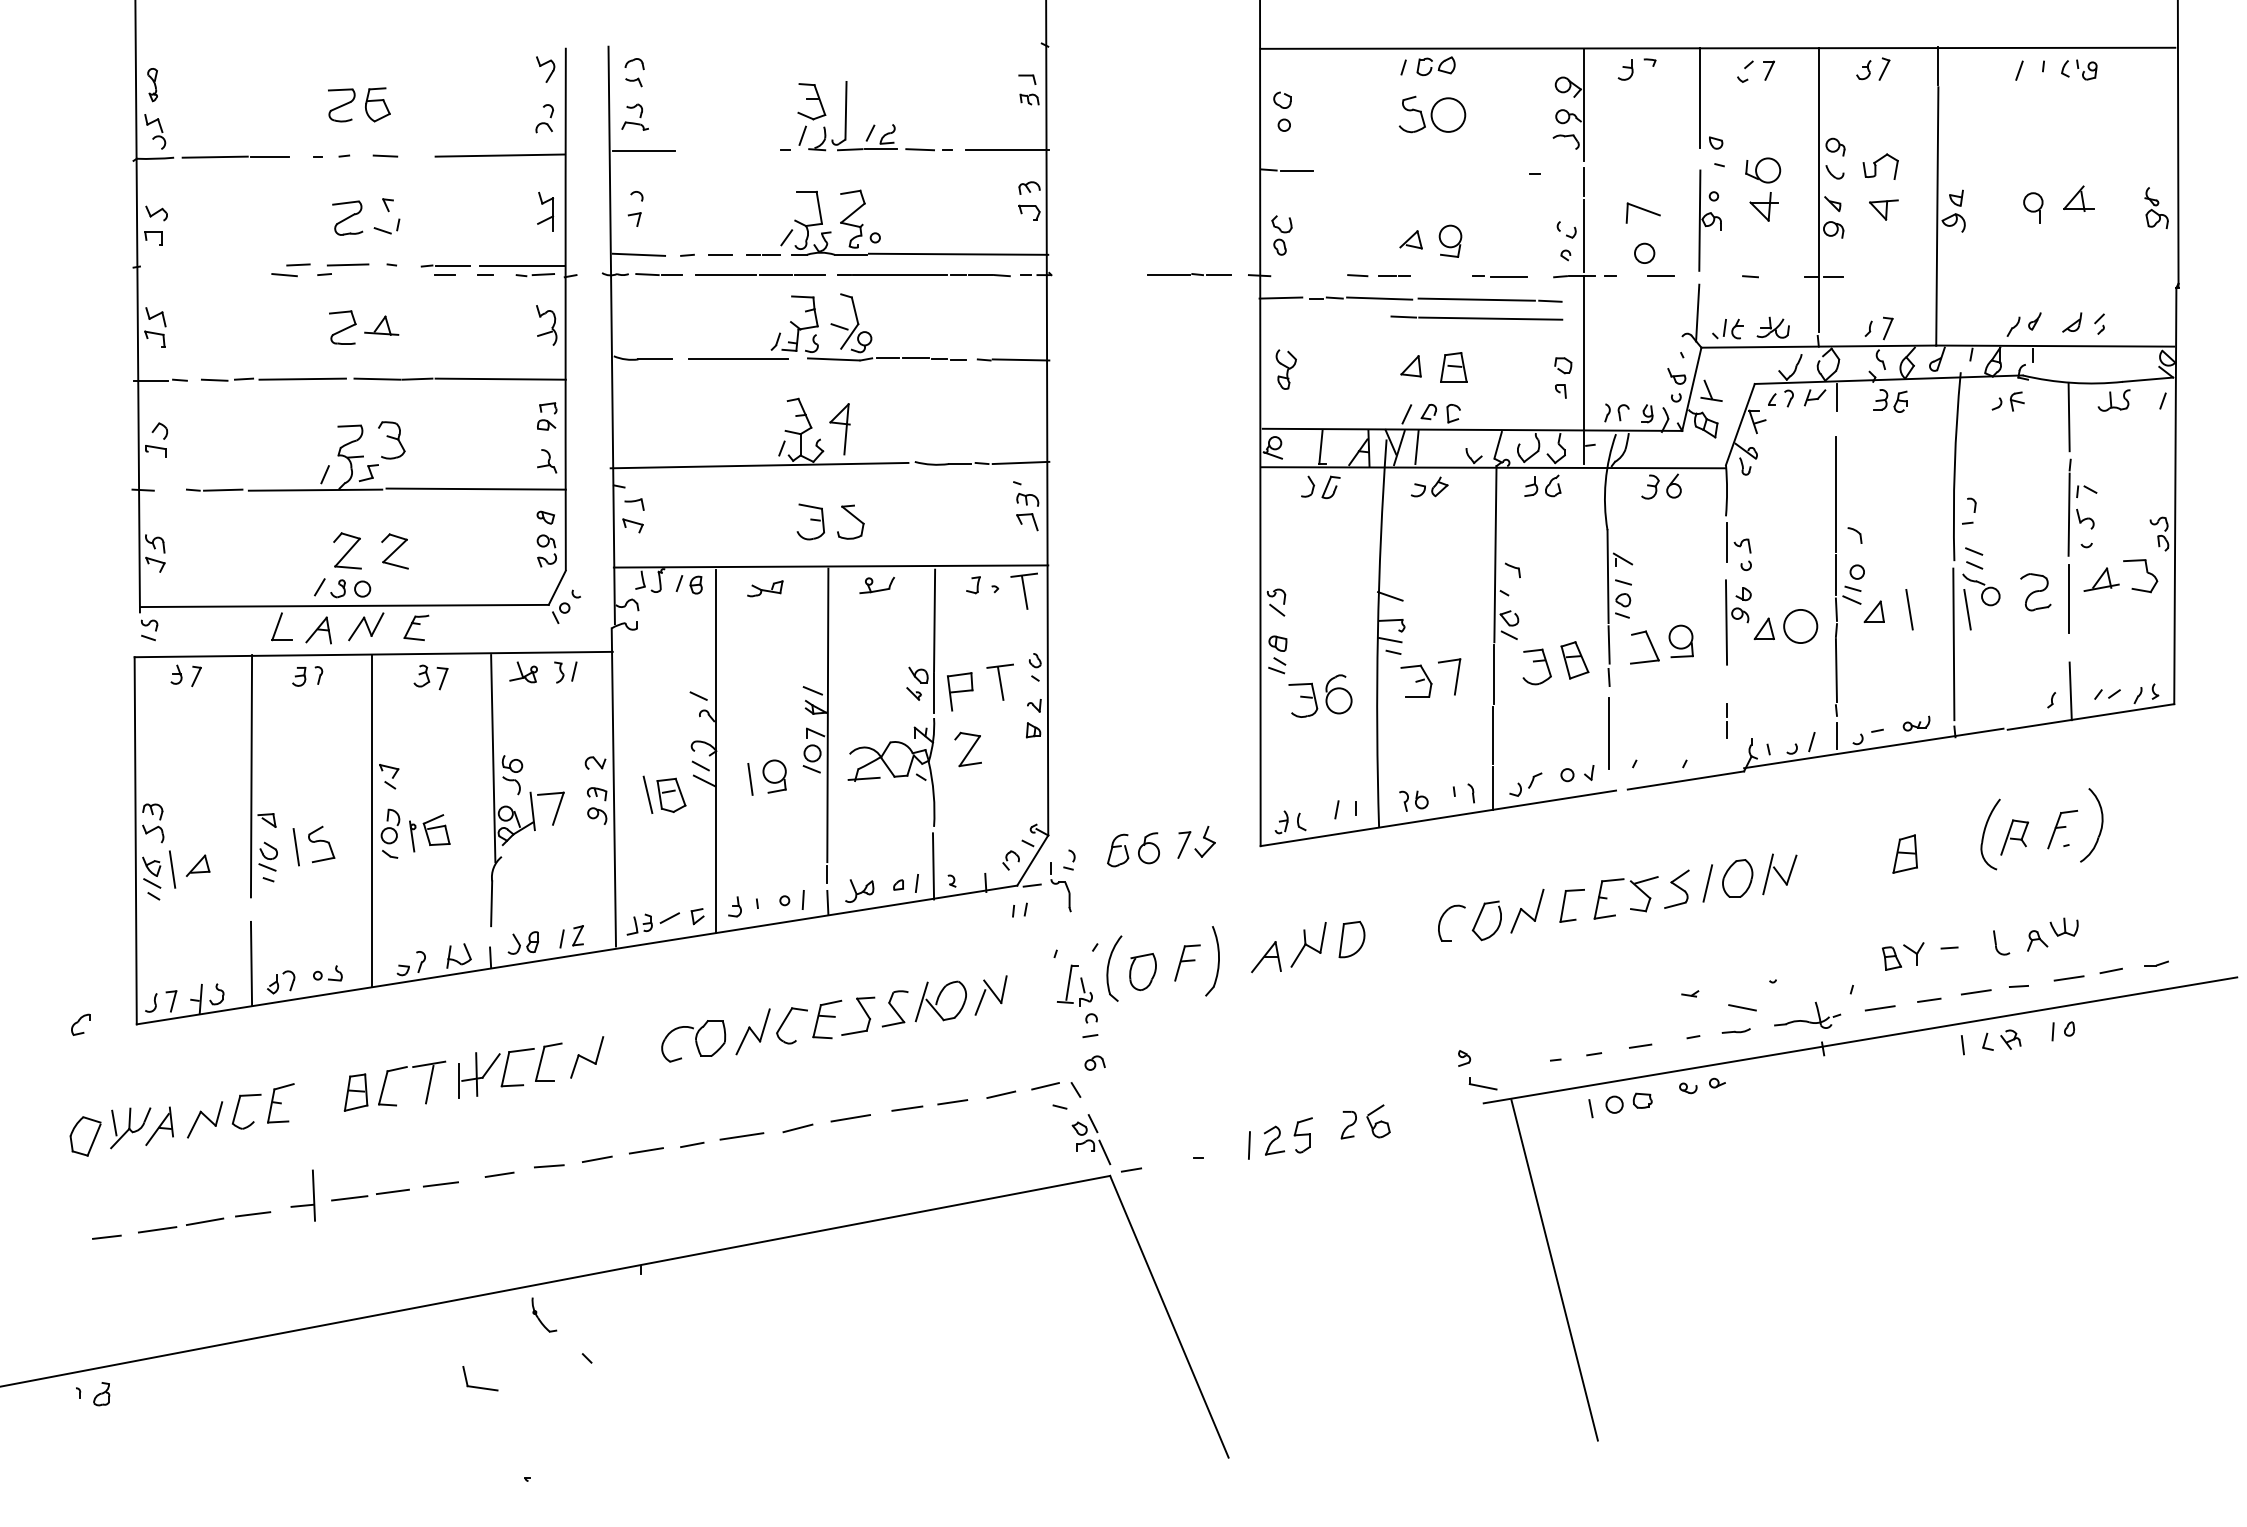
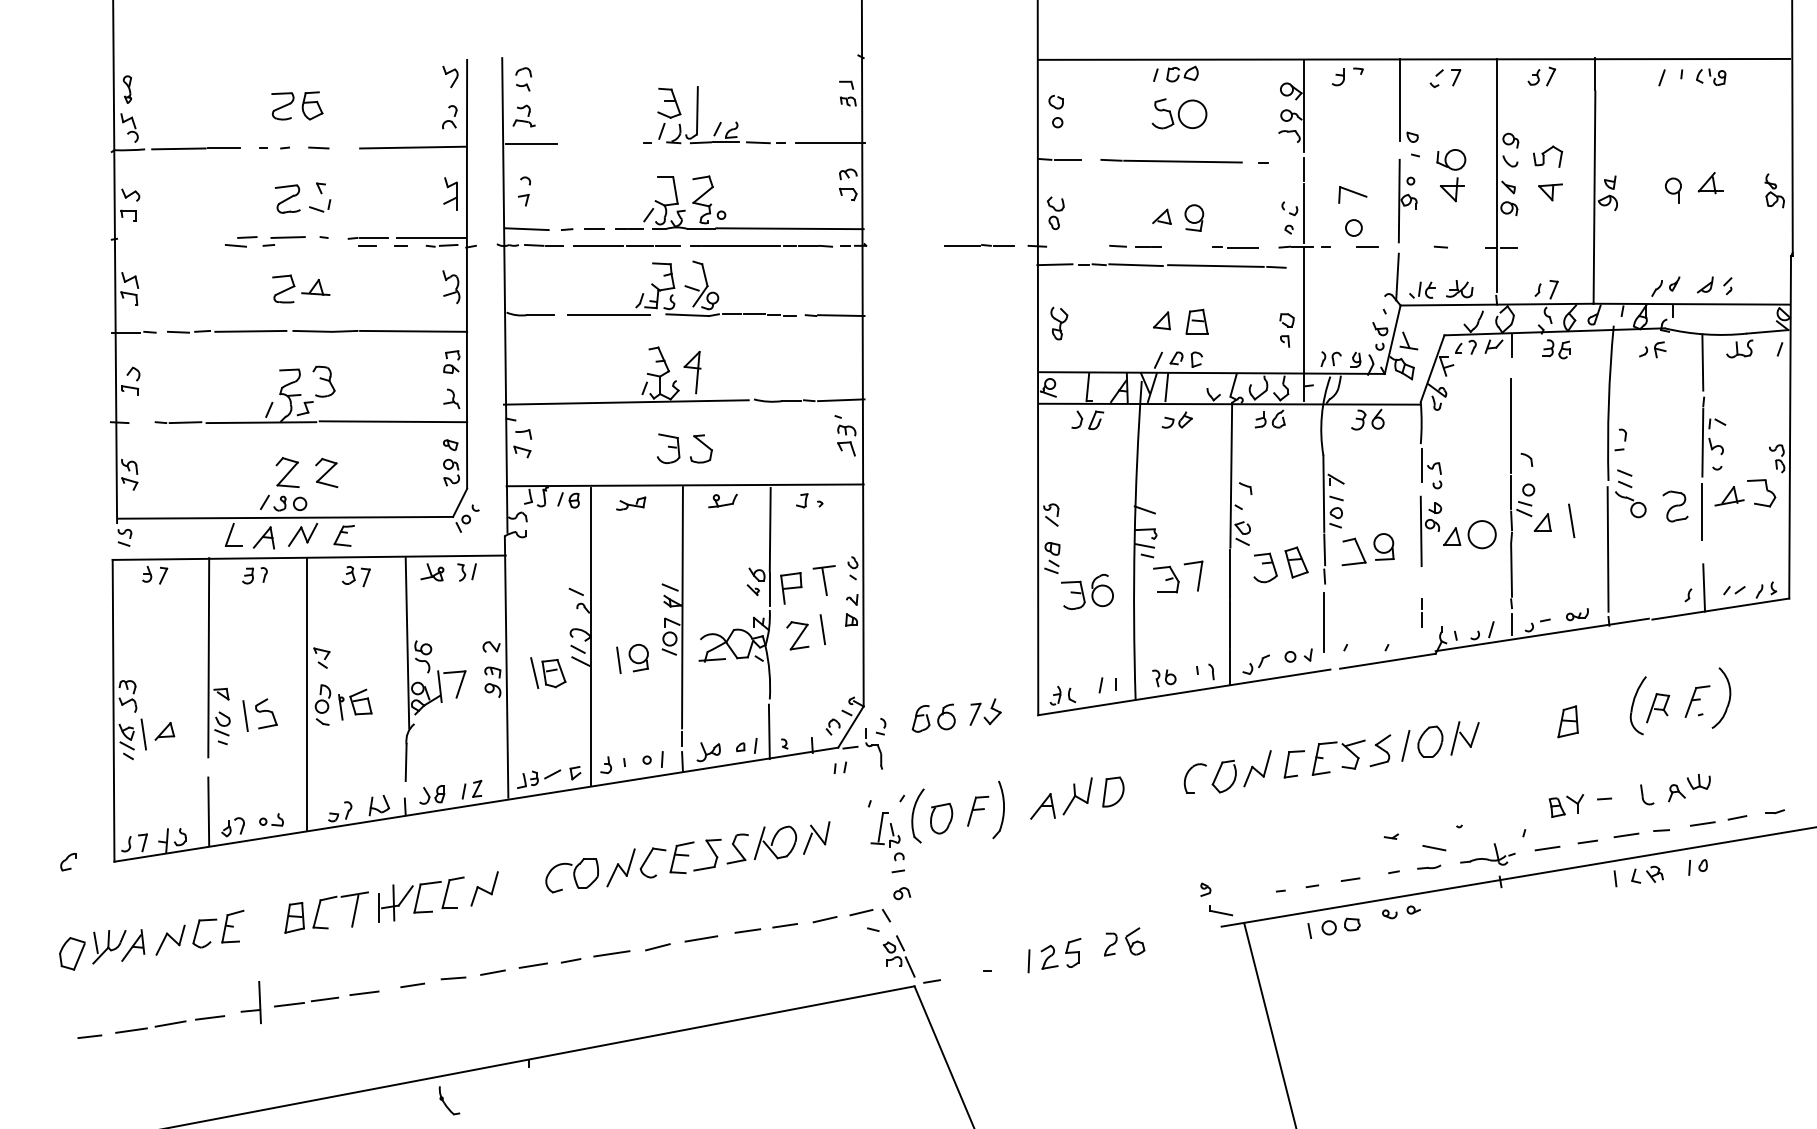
line: (1476, 317) -> (1171, 160), moved
part: (1023, 590) -> (843, 505), removed
line: (1967, 609) -> (1619, 520), removed
line: (998, 741) -> (822, 629), added

